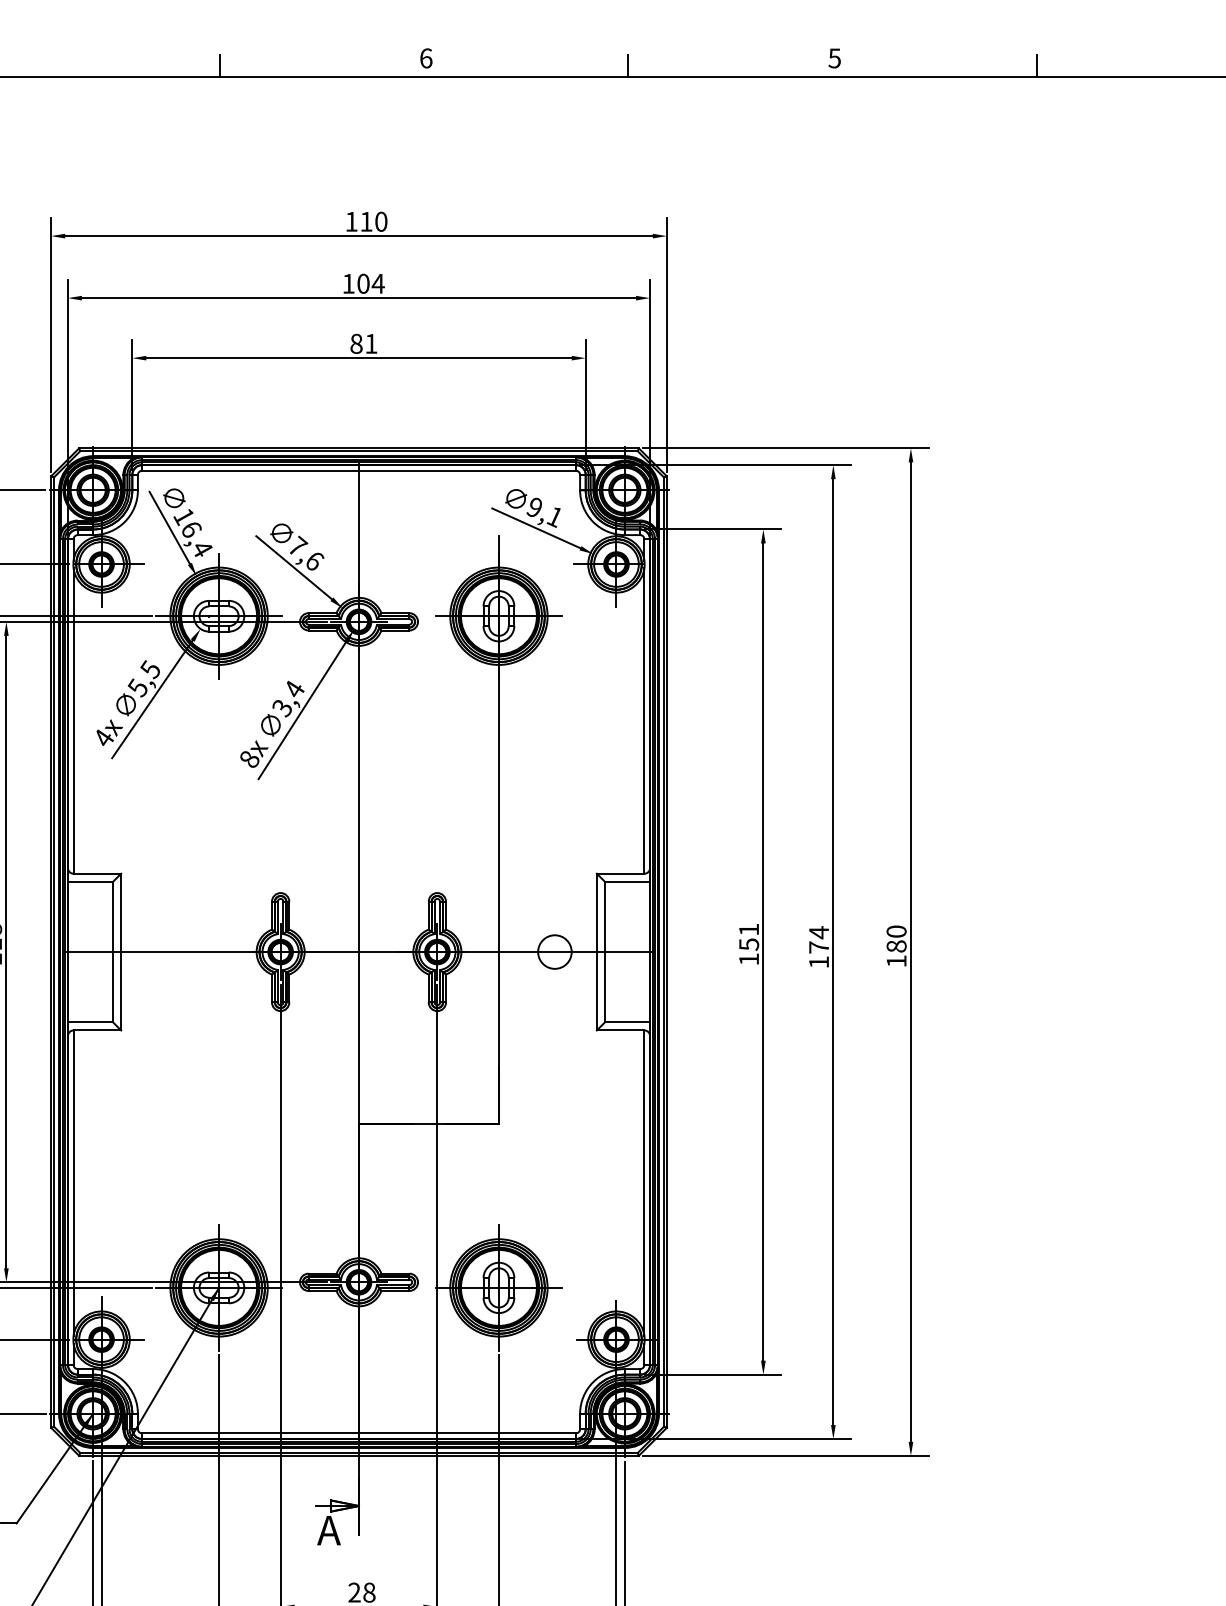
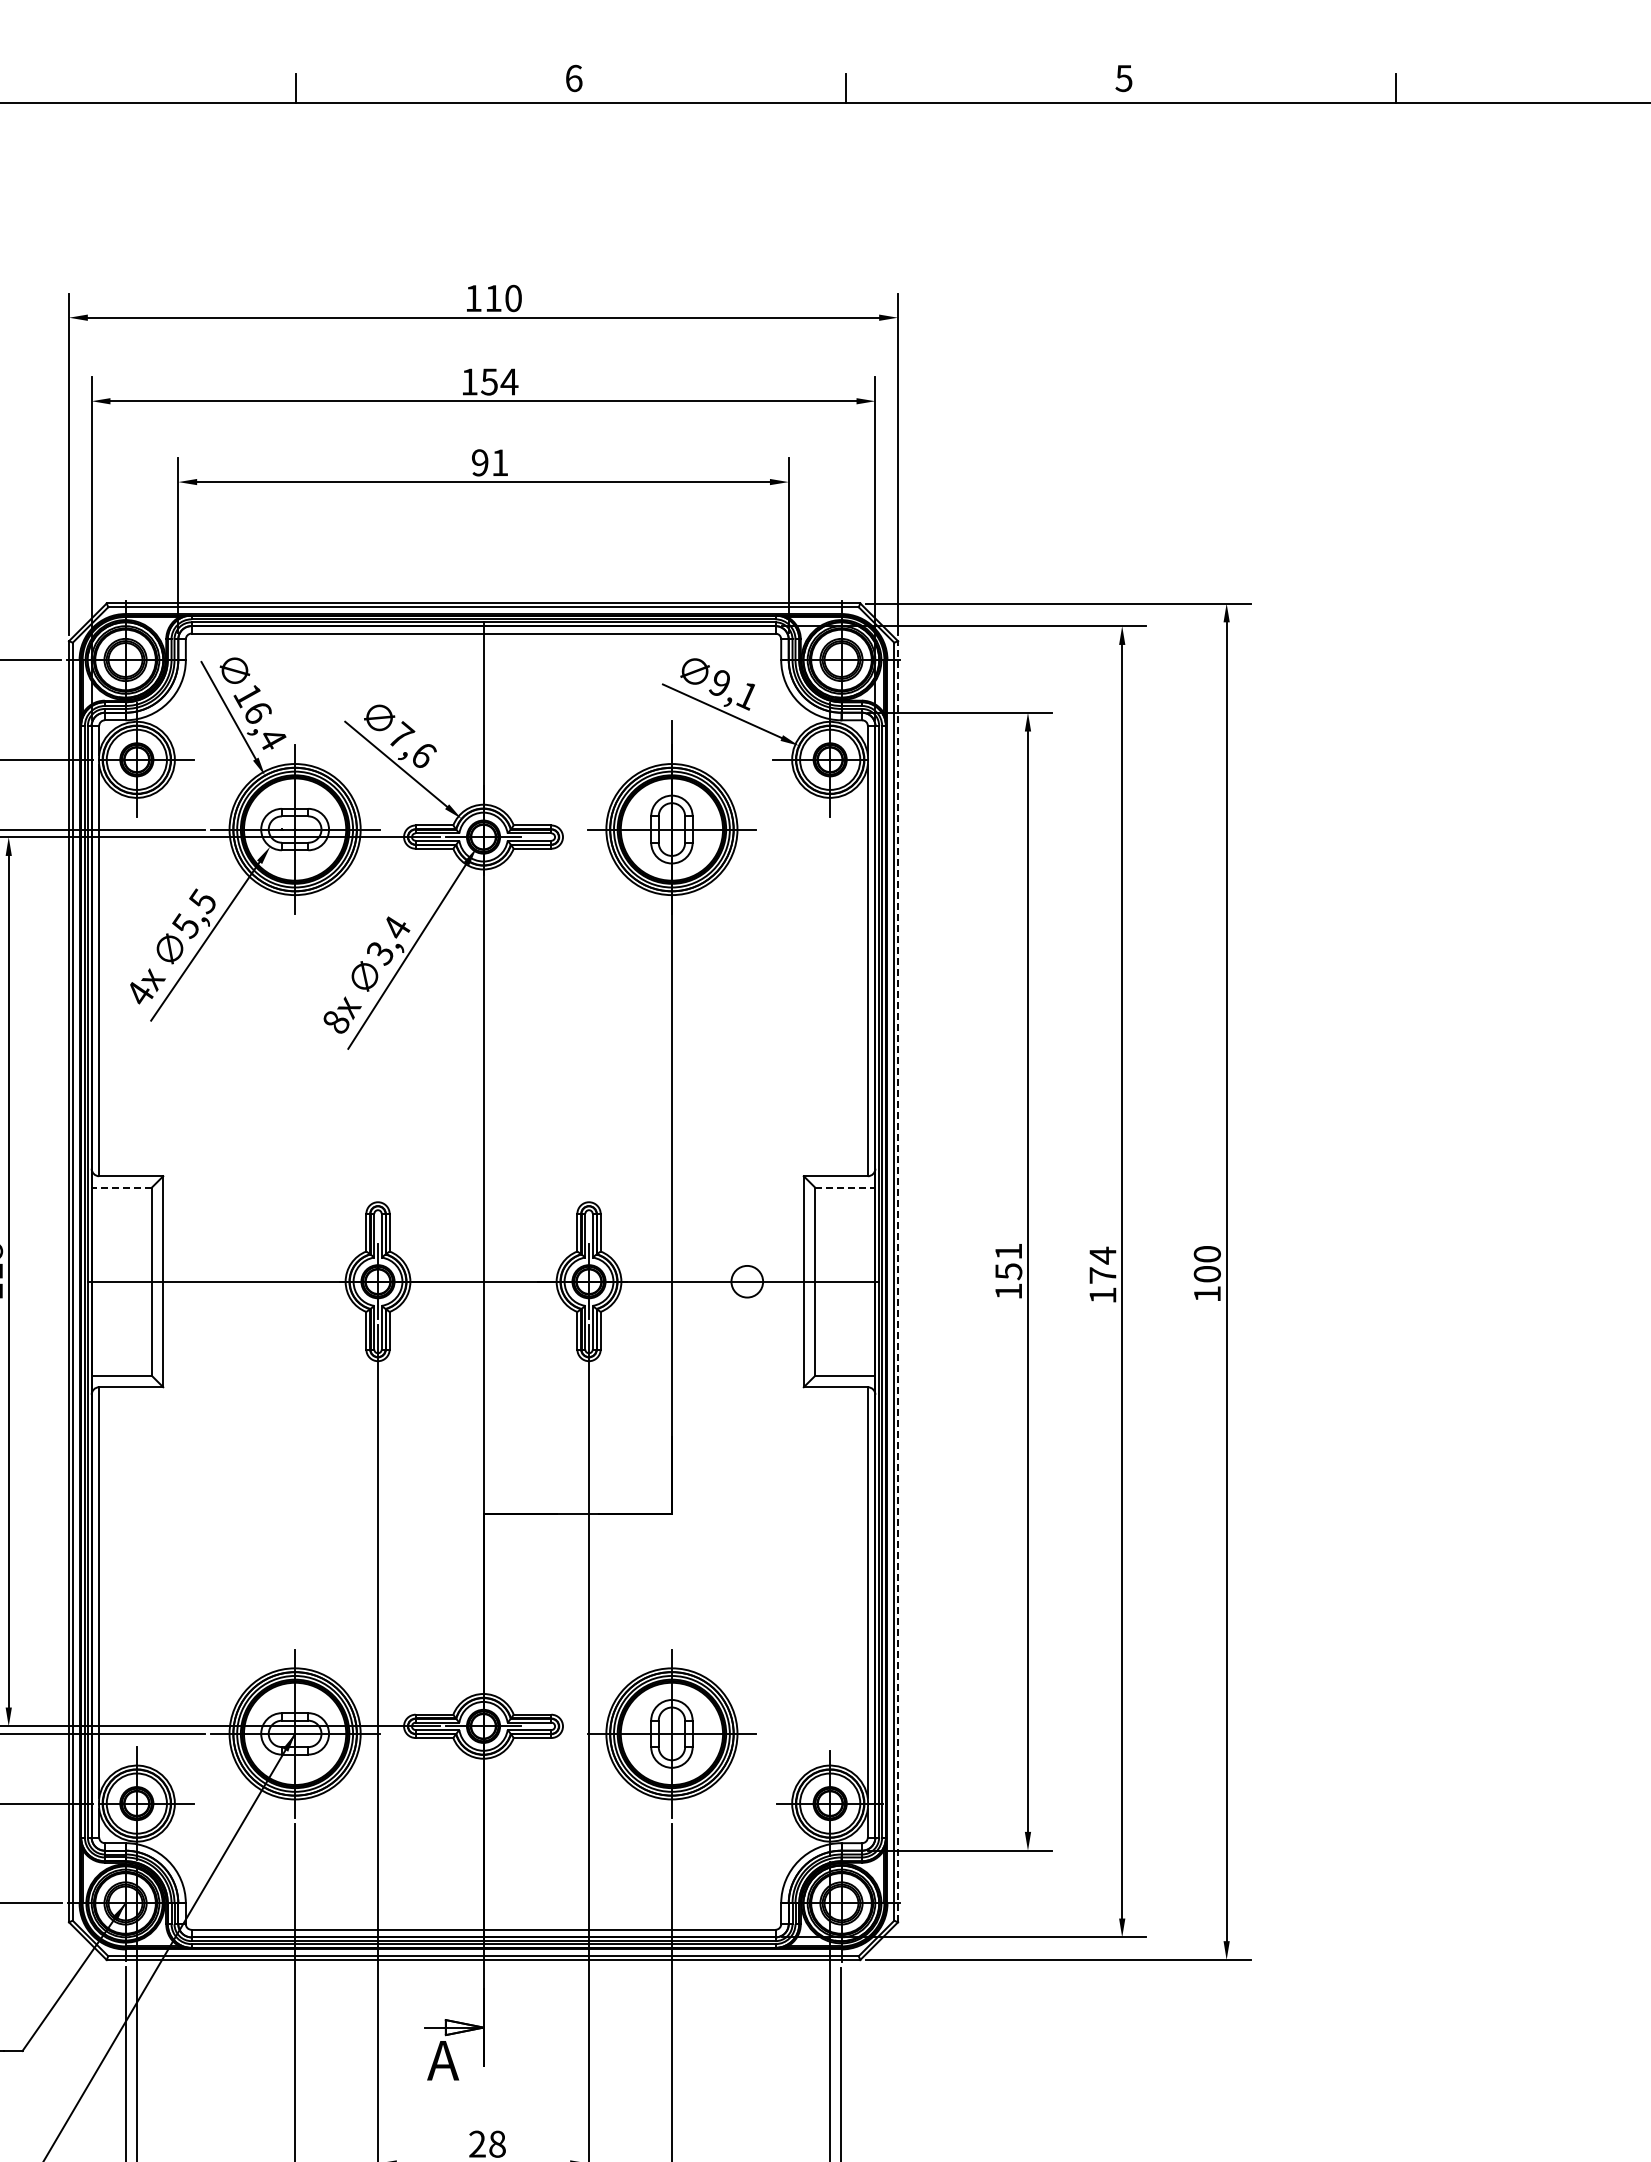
text: (363, 283) -> (489, 381), 104 -> 154
text: (356, 343) -> (480, 462), 81 -> 91
line: (90, 882) -> (121, 1187), solid -> dashed
line: (627, 882) -> (845, 1187), solid -> dashed
text: (896, 945) -> (1207, 1273), 180 -> 100
circle: (554, 951) -> (746, 1281), size x0.7
line: (667, 951) -> (898, 1281), solid -> dashed

